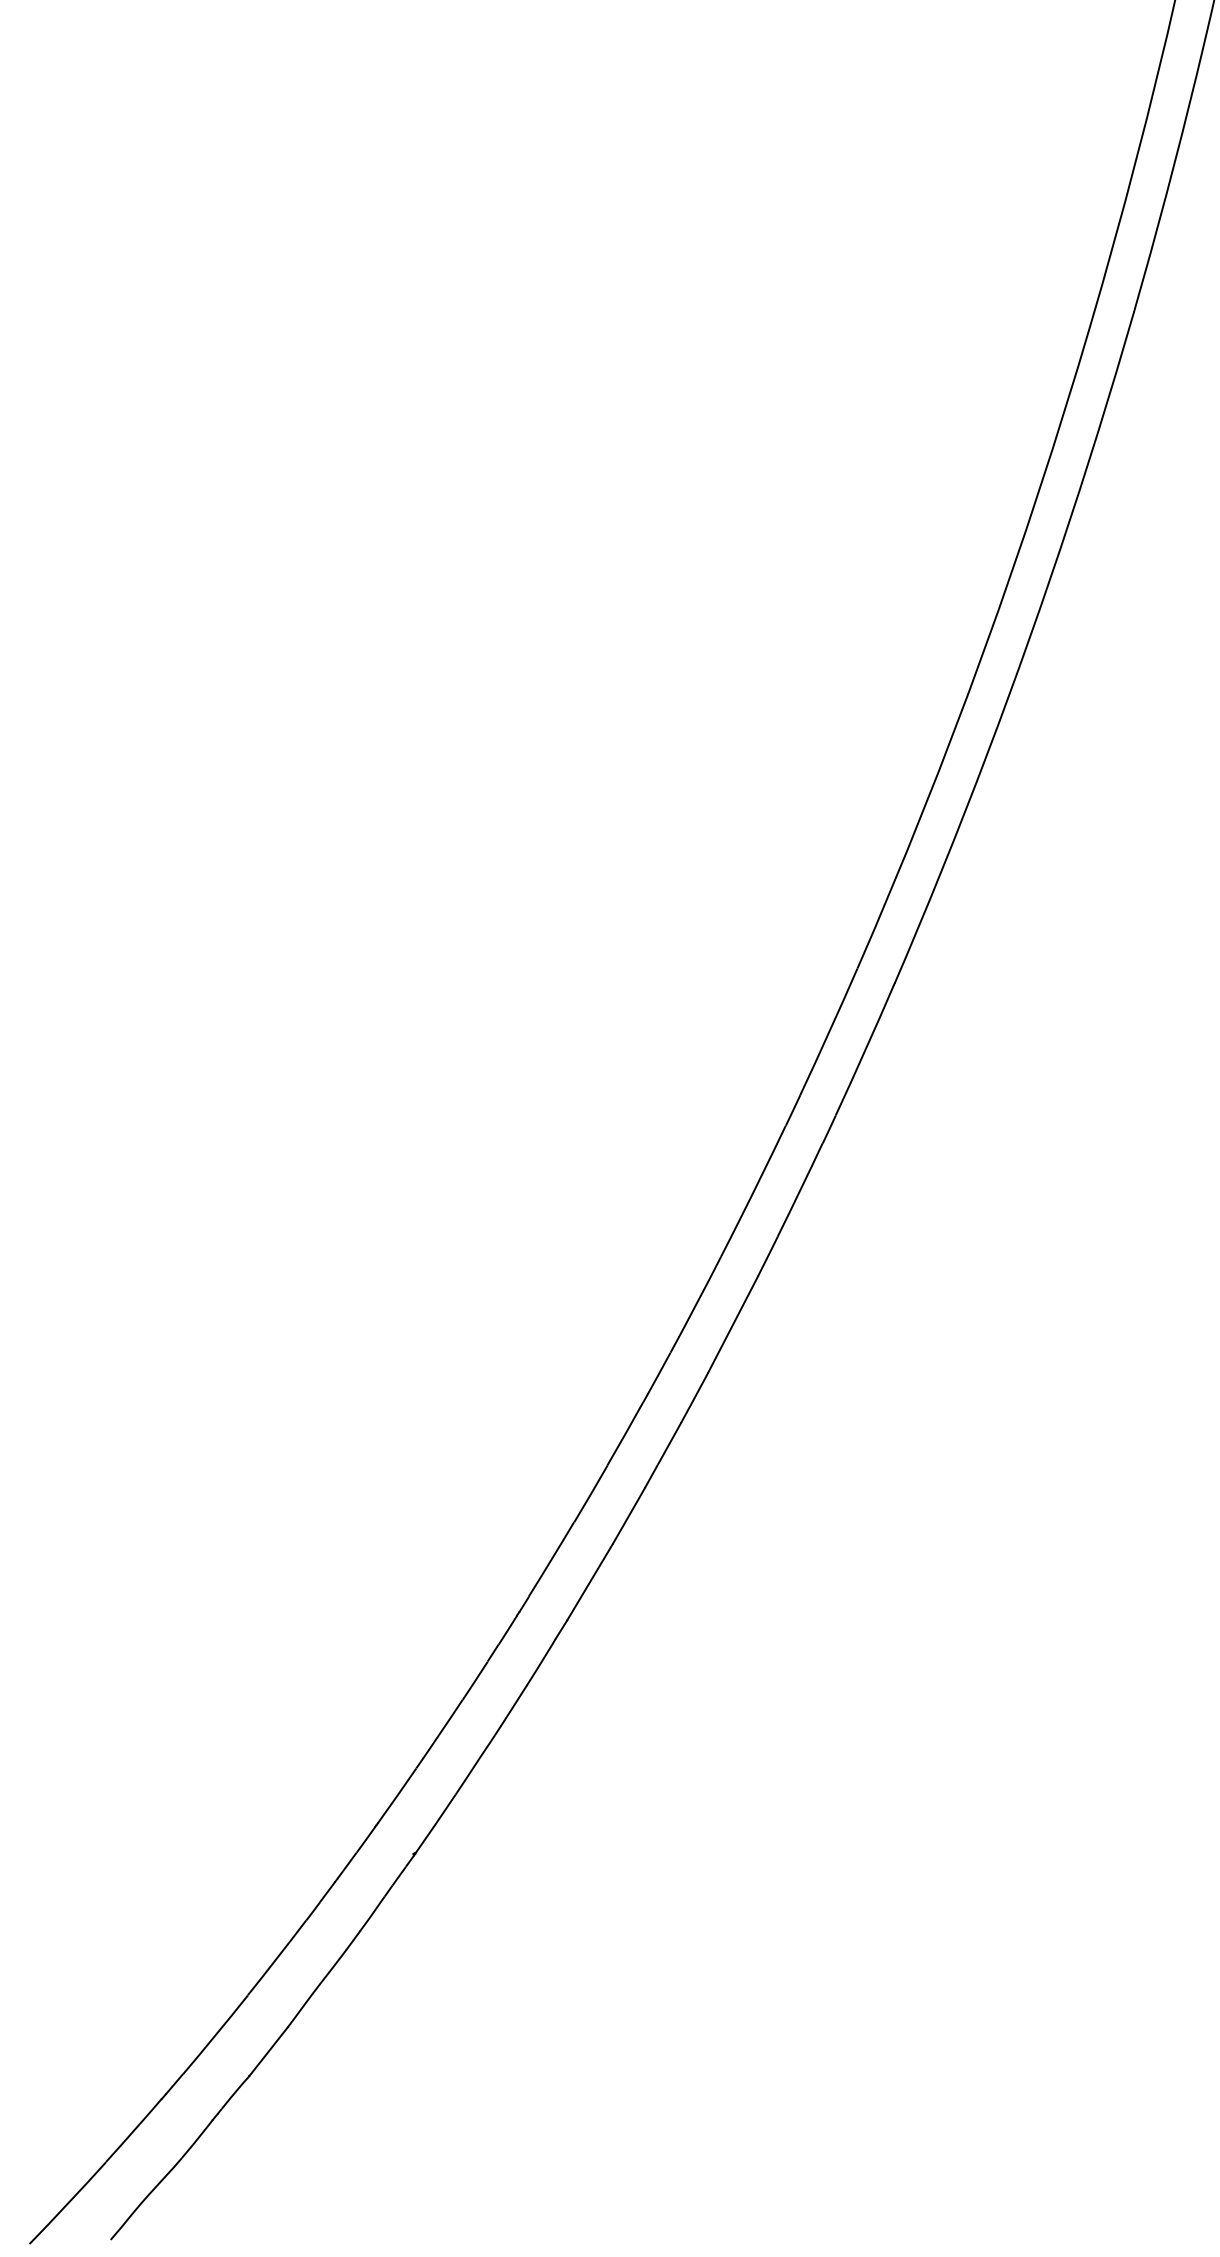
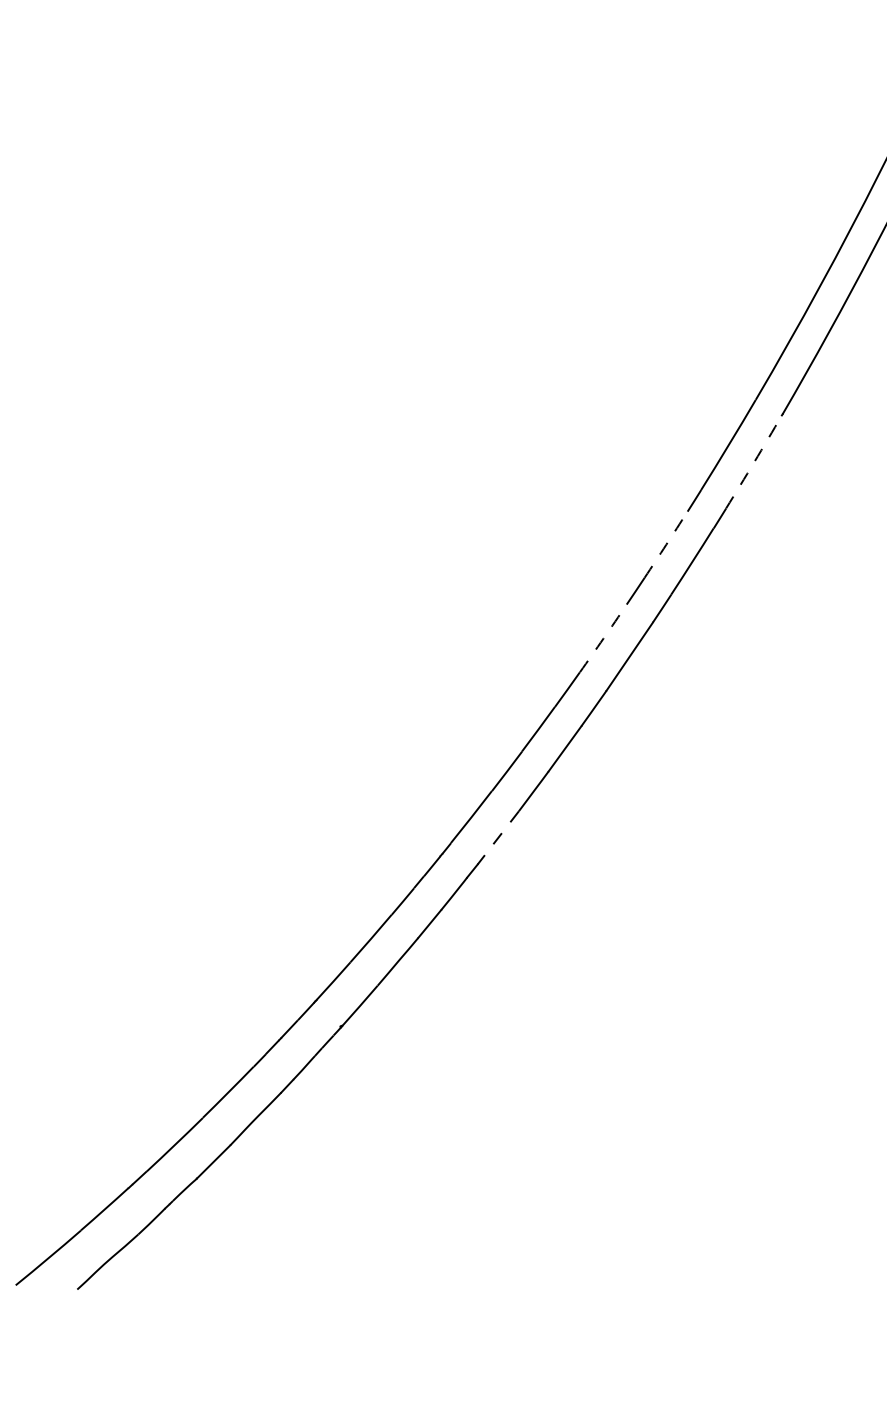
arc: (865, 1050) -> (754, 462), solid -> dashed
arc: (763, 1172) -> (666, 544), solid -> dashed
arc: (696, 1304) -> (603, 638), solid -> dashed
line: (589, 1582) -> (497, 837), solid -> dashed

